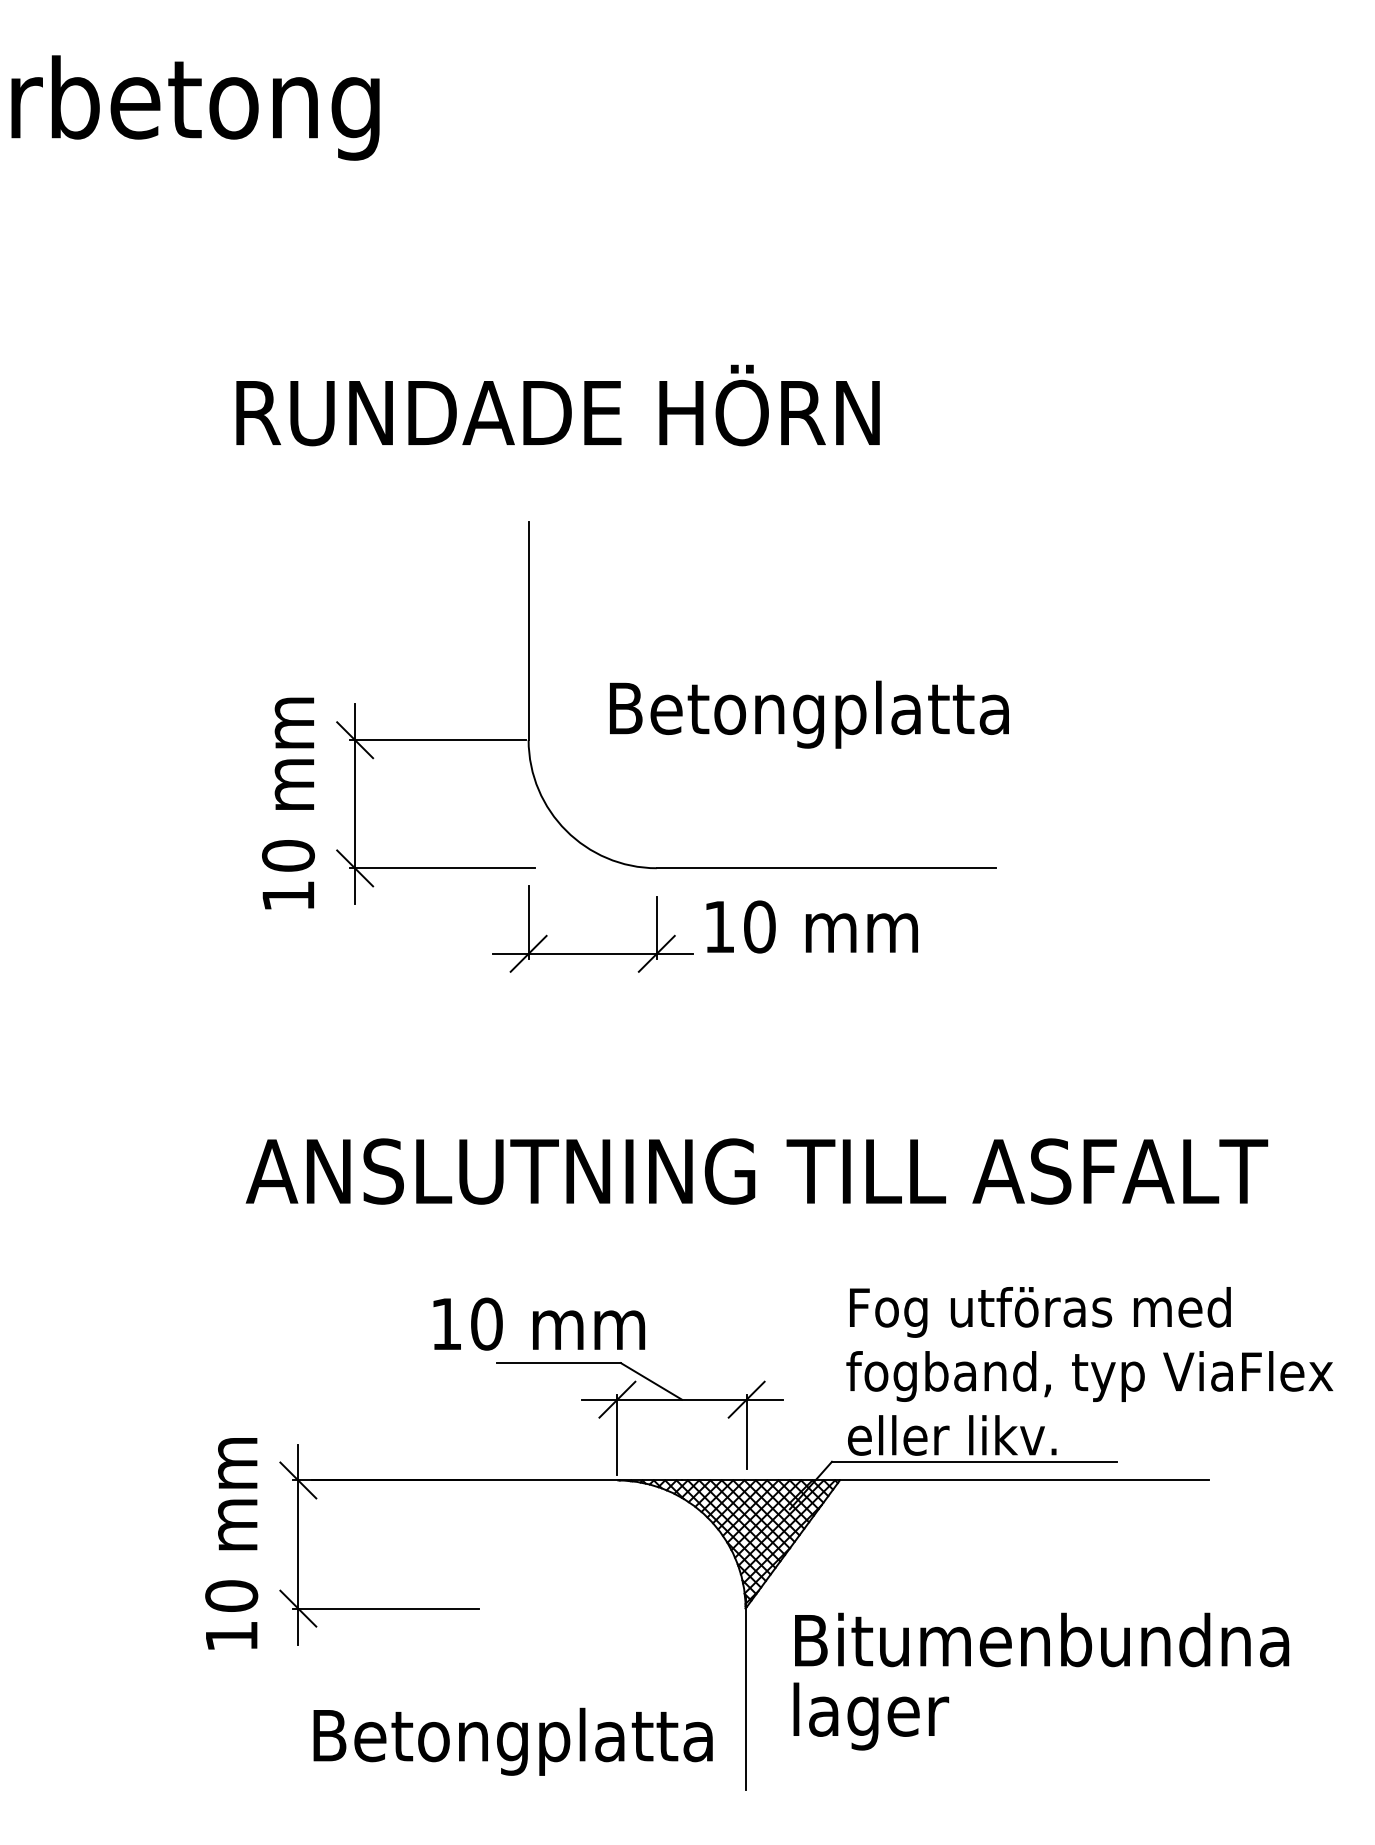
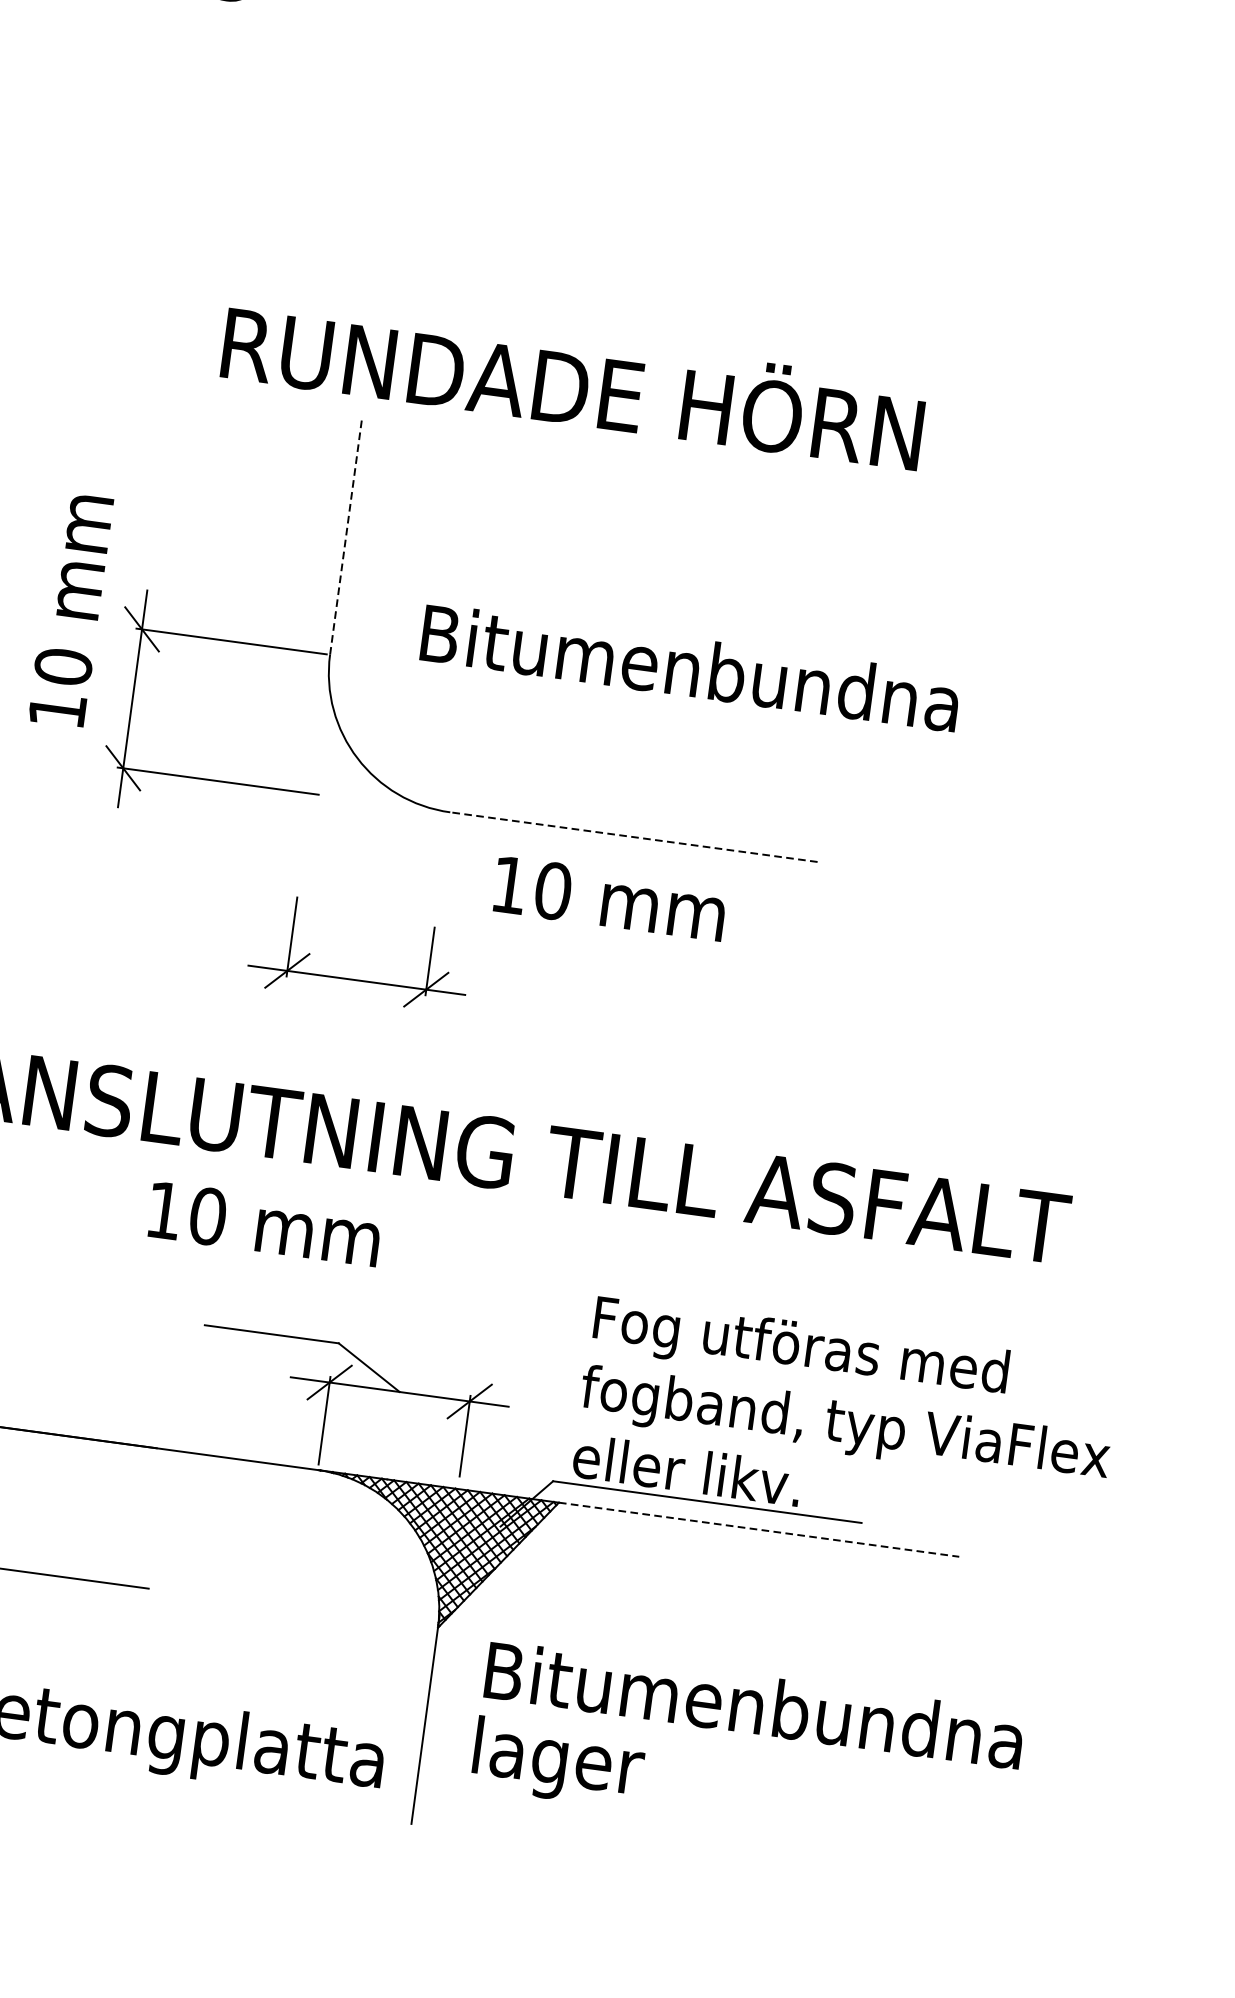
text: (557, 405) -> (573, 381), moved
line: (528, 630) -> (346, 535), solid -> dashed
text: (876, 714) -> (710, 677), Betongplatta -> Bitumenbundna
text: (288, 803) -> (71, 610), moved
line: (825, 868) -> (633, 837), solid -> dashed
part: (592, 953) -> (356, 979), moved
text: (539, 1323) -> (265, 1223), moved
line: (1024, 1480) -> (759, 1529), solid -> dashed

